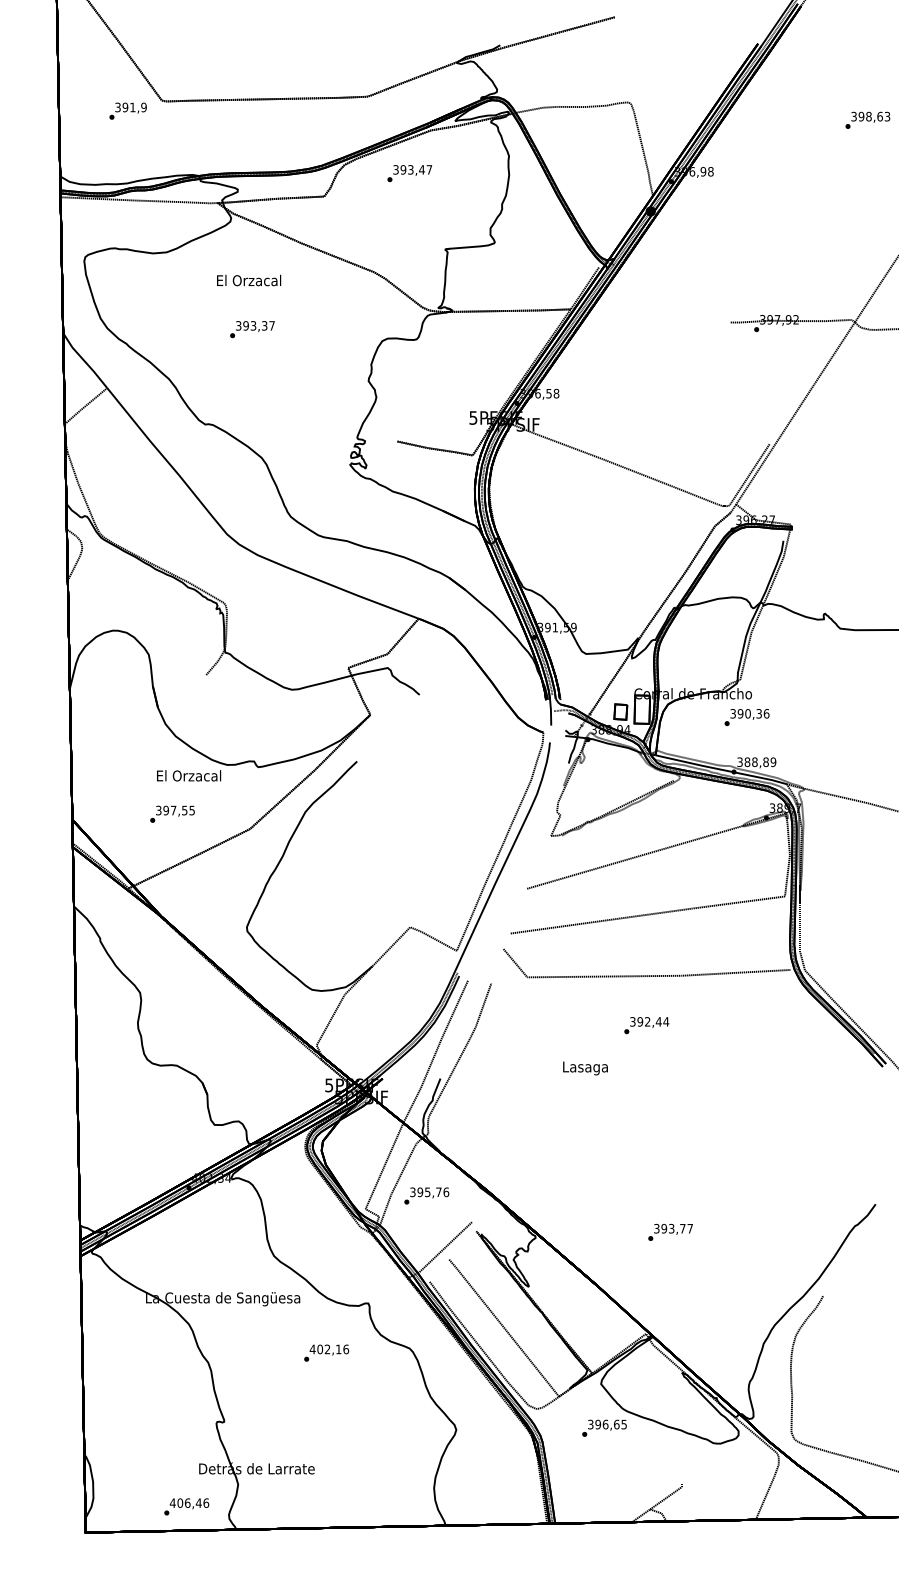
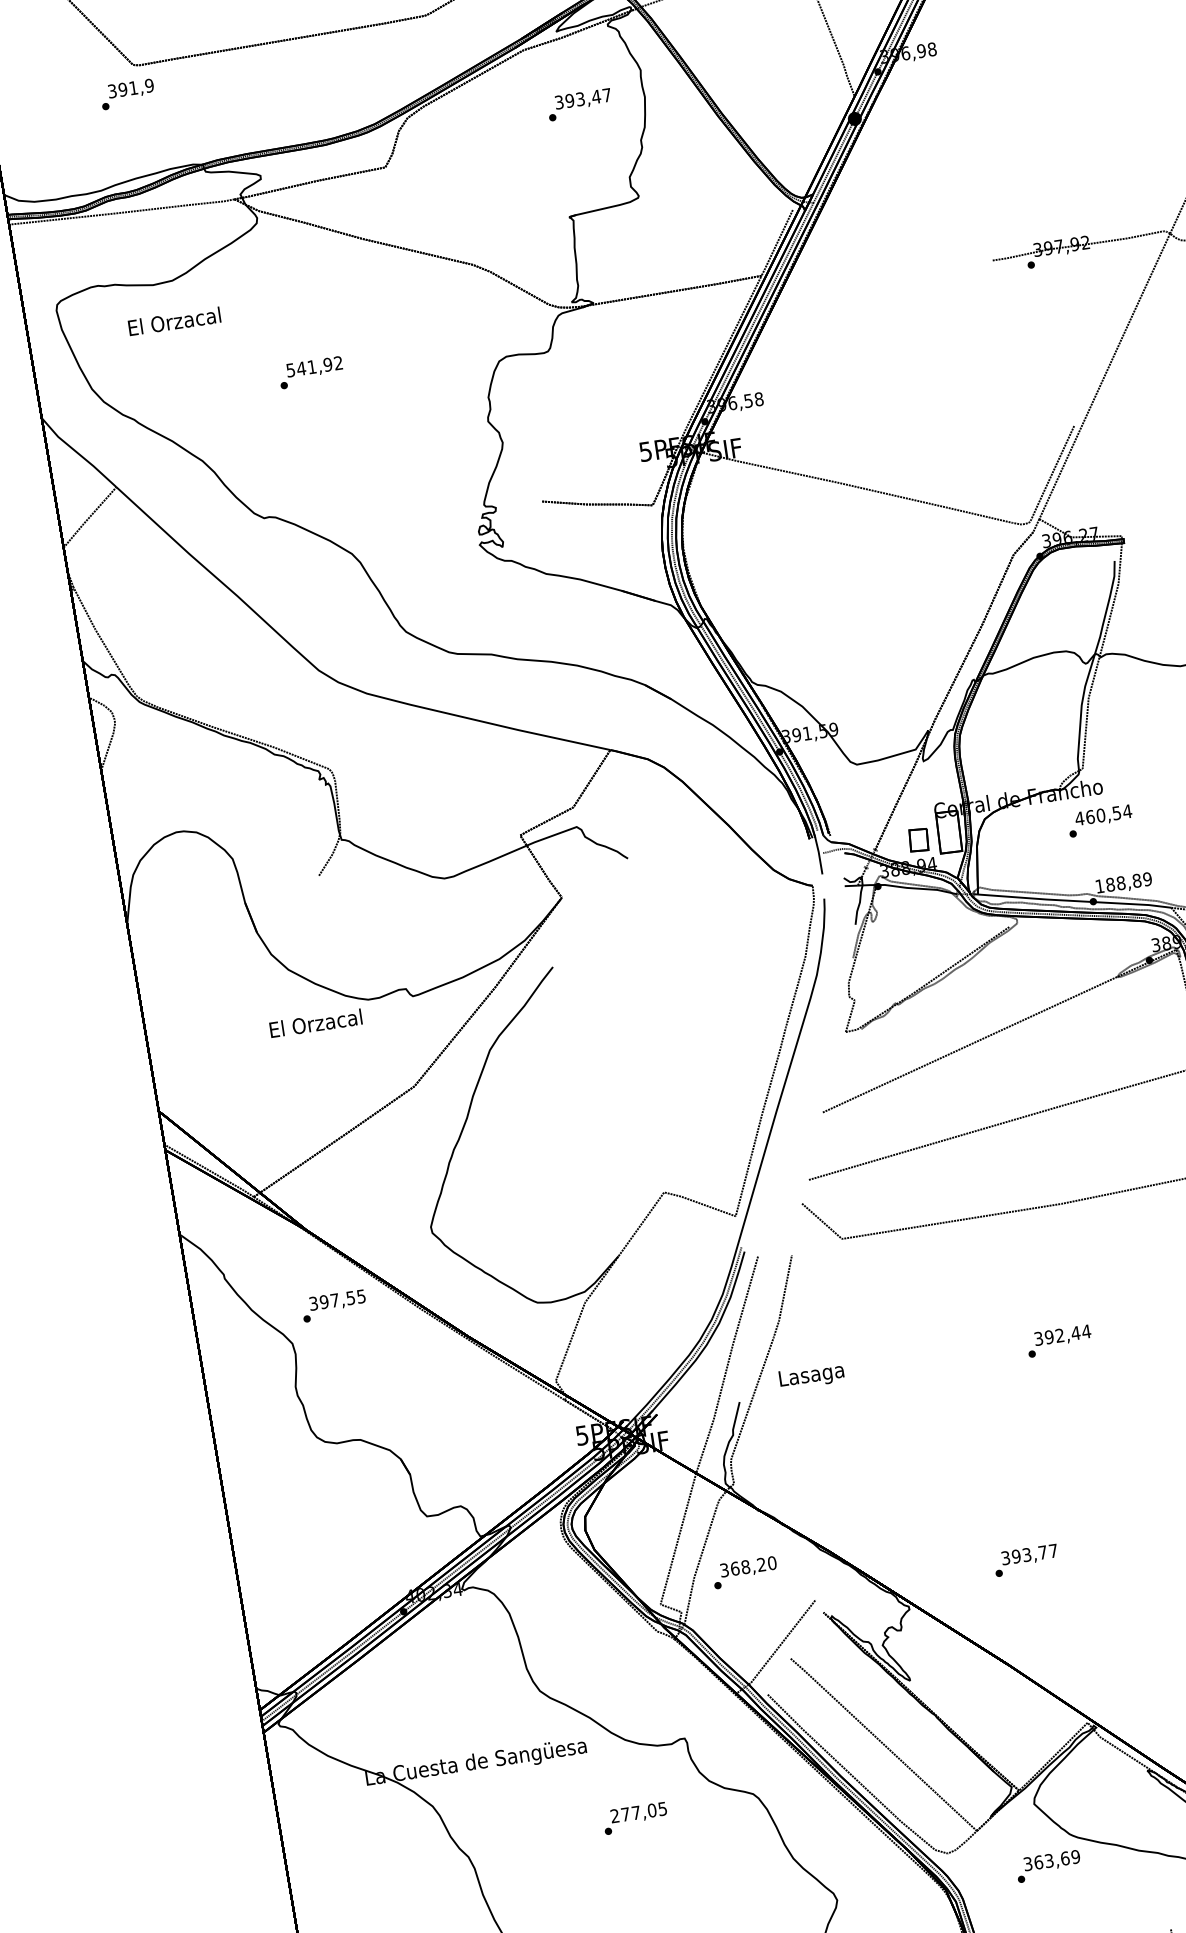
text: (127, 110) -> (126, 93), moved
text: (409, 173) -> (579, 104), moved
text: (249, 280) -> (175, 321), moved
text: (255, 325) -> (314, 366), 393,37 -> 541,92
text: (749, 713) -> (1102, 814), 390,36 -> 460,54
text: (739, 762) -> (1099, 886), 388,89 -> 188,89
text: (172, 813) -> (333, 1304), moved
text: (646, 1025) -> (1059, 1341), moved
text: (585, 1068) -> (811, 1376), moved
text: (433, 1192) -> (753, 1566), 395,76 -> 368,20
text: (670, 1231) -> (1025, 1559), moved
text: (329, 1349) -> (638, 1812), 402,16 -> 277,05
text: (611, 1424) -> (1057, 1859), 396,65 -> 363,69

